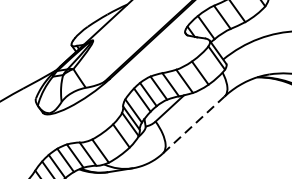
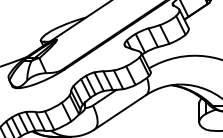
line: (194, 125) -> (120, 112), dashed -> solid

